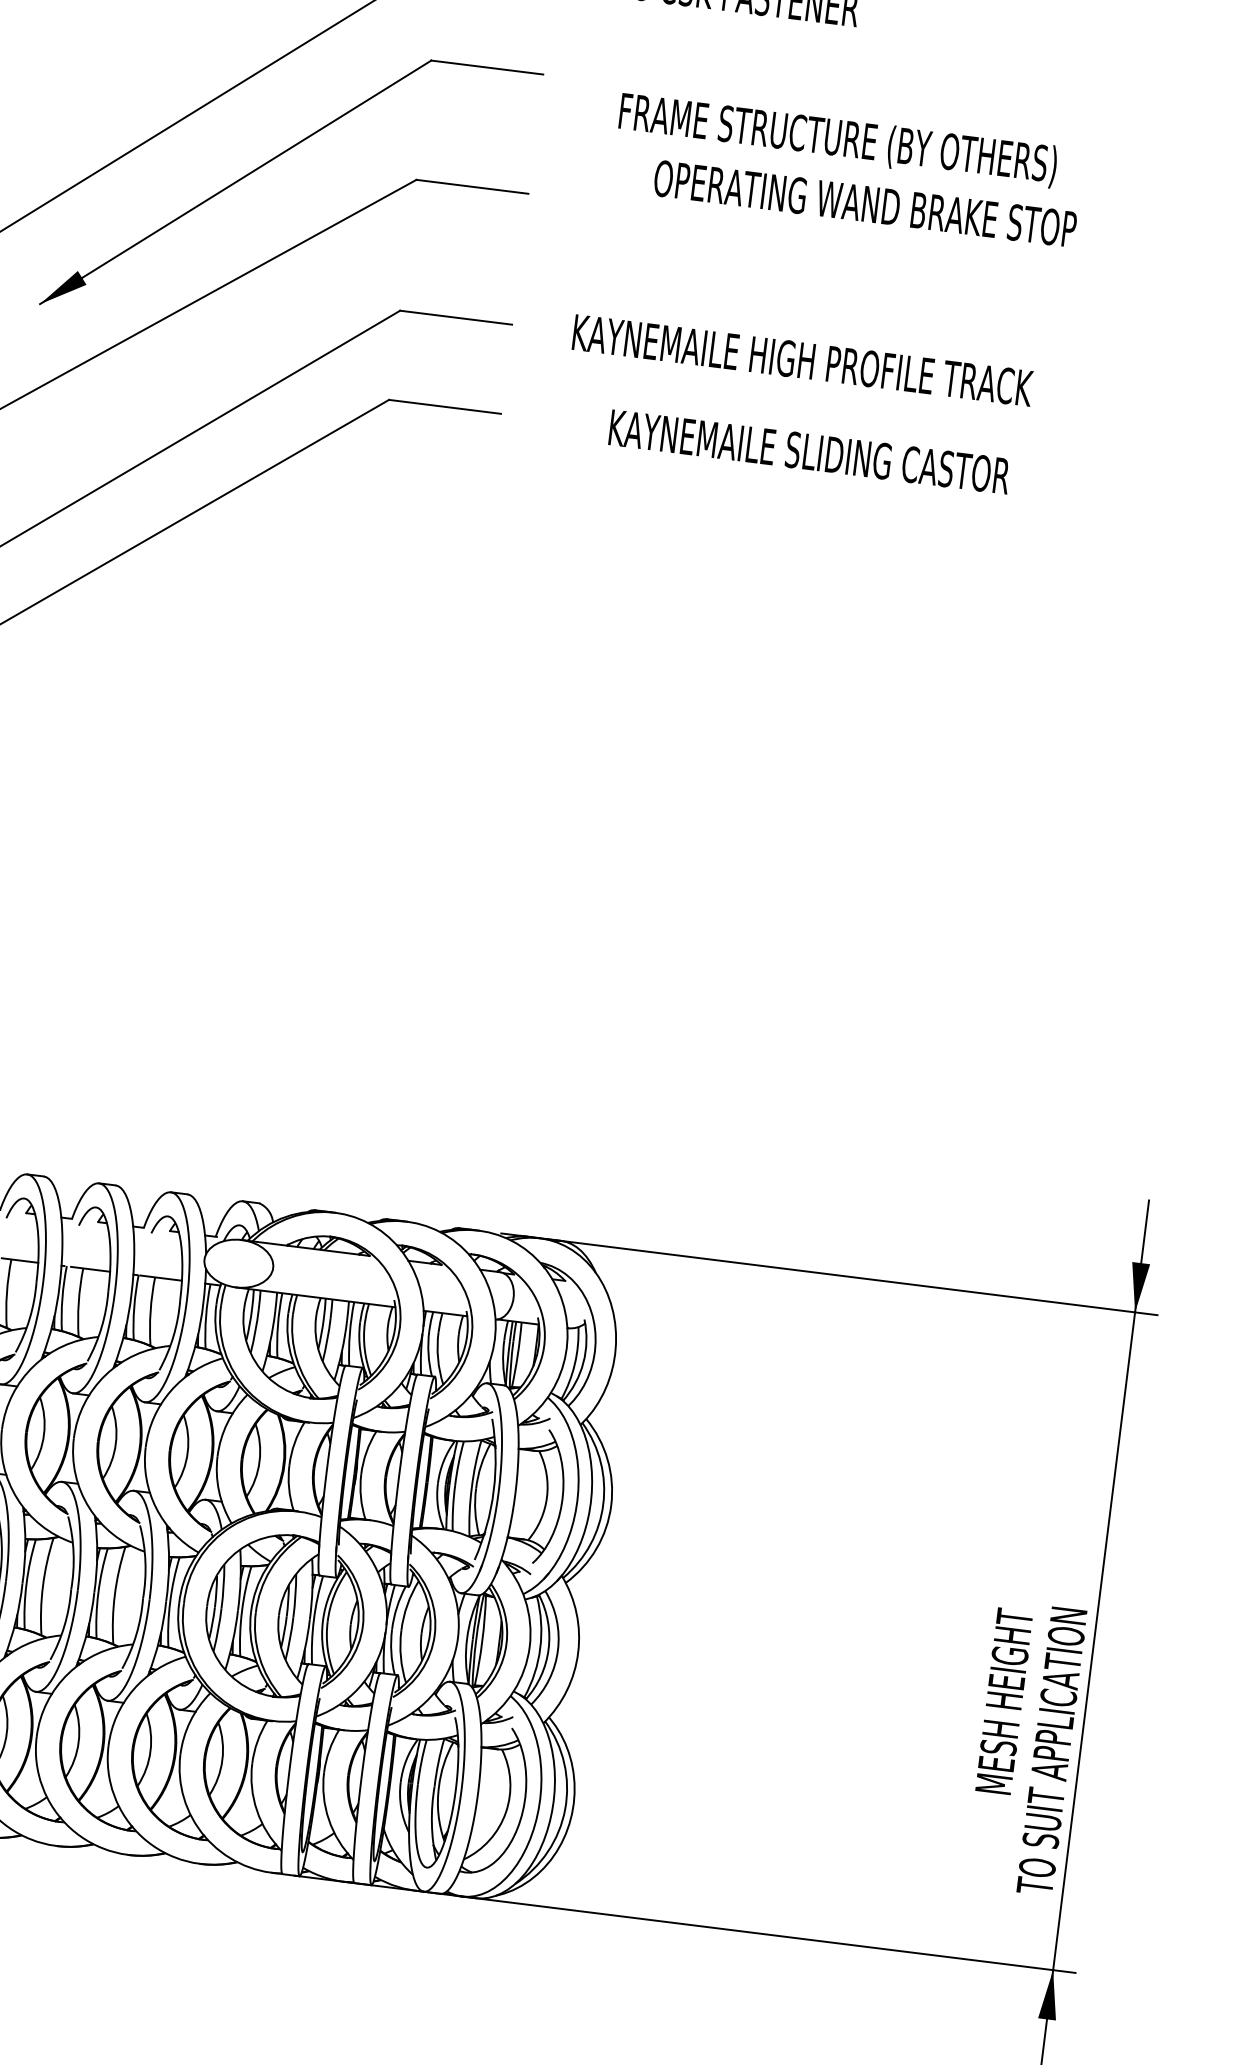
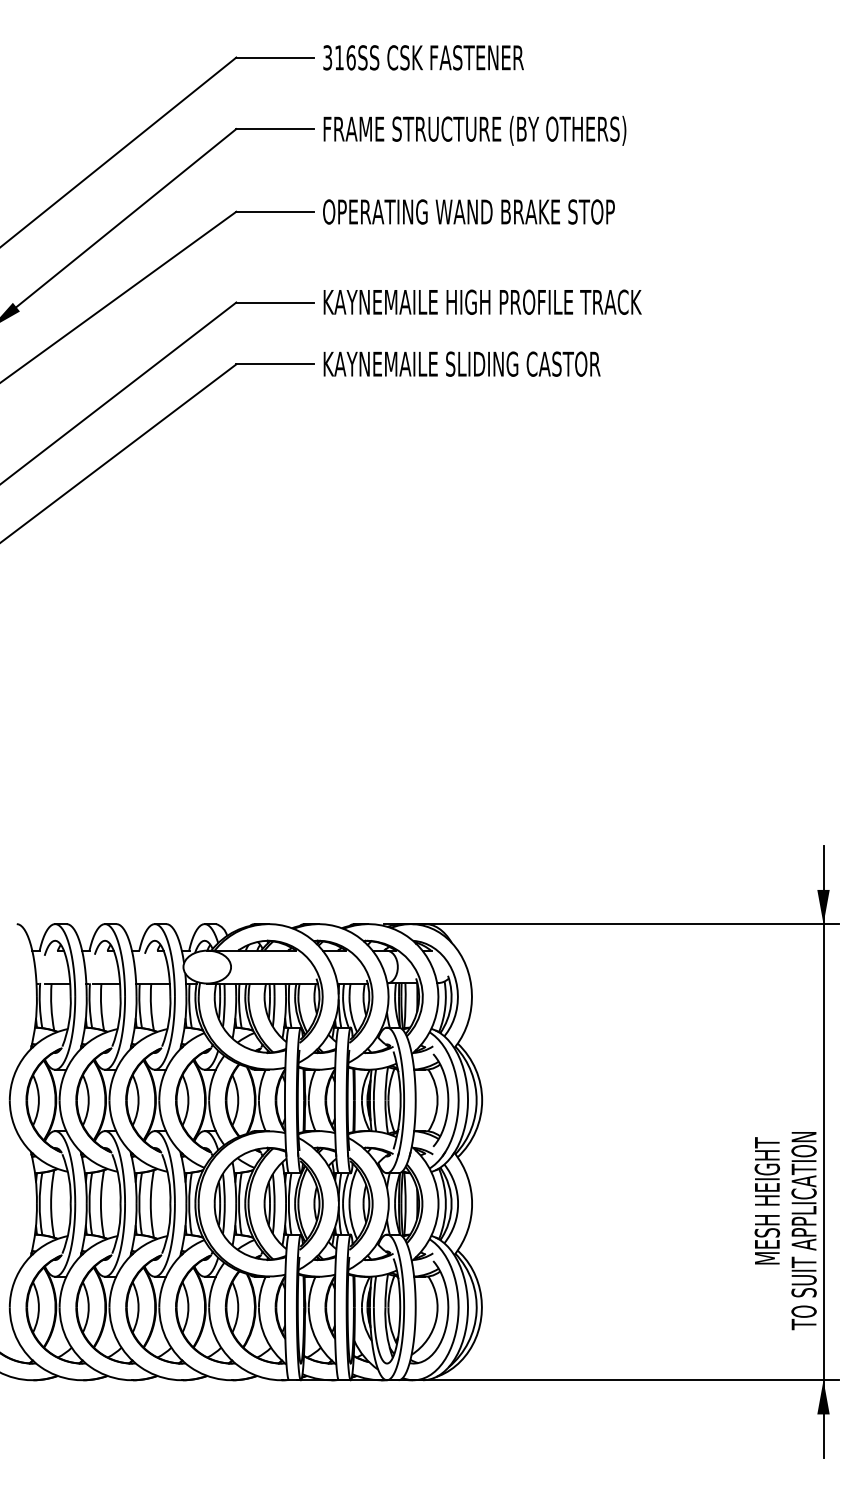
text: (837, 139) -> (474, 130), moved
text: (864, 203) -> (468, 211), moved
text: (802, 359) -> (482, 301), moved
text: (808, 450) -> (461, 363), moved

